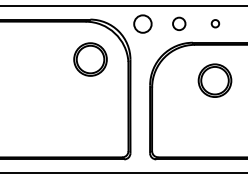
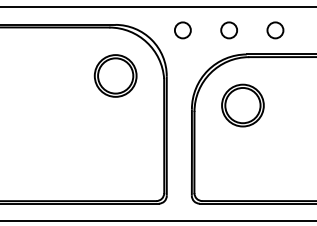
circle: (143, 23) -> (183, 29), size x0.71
circle: (215, 23) -> (275, 29), size x1.67
part: (214, 80) -> (242, 105), moved

